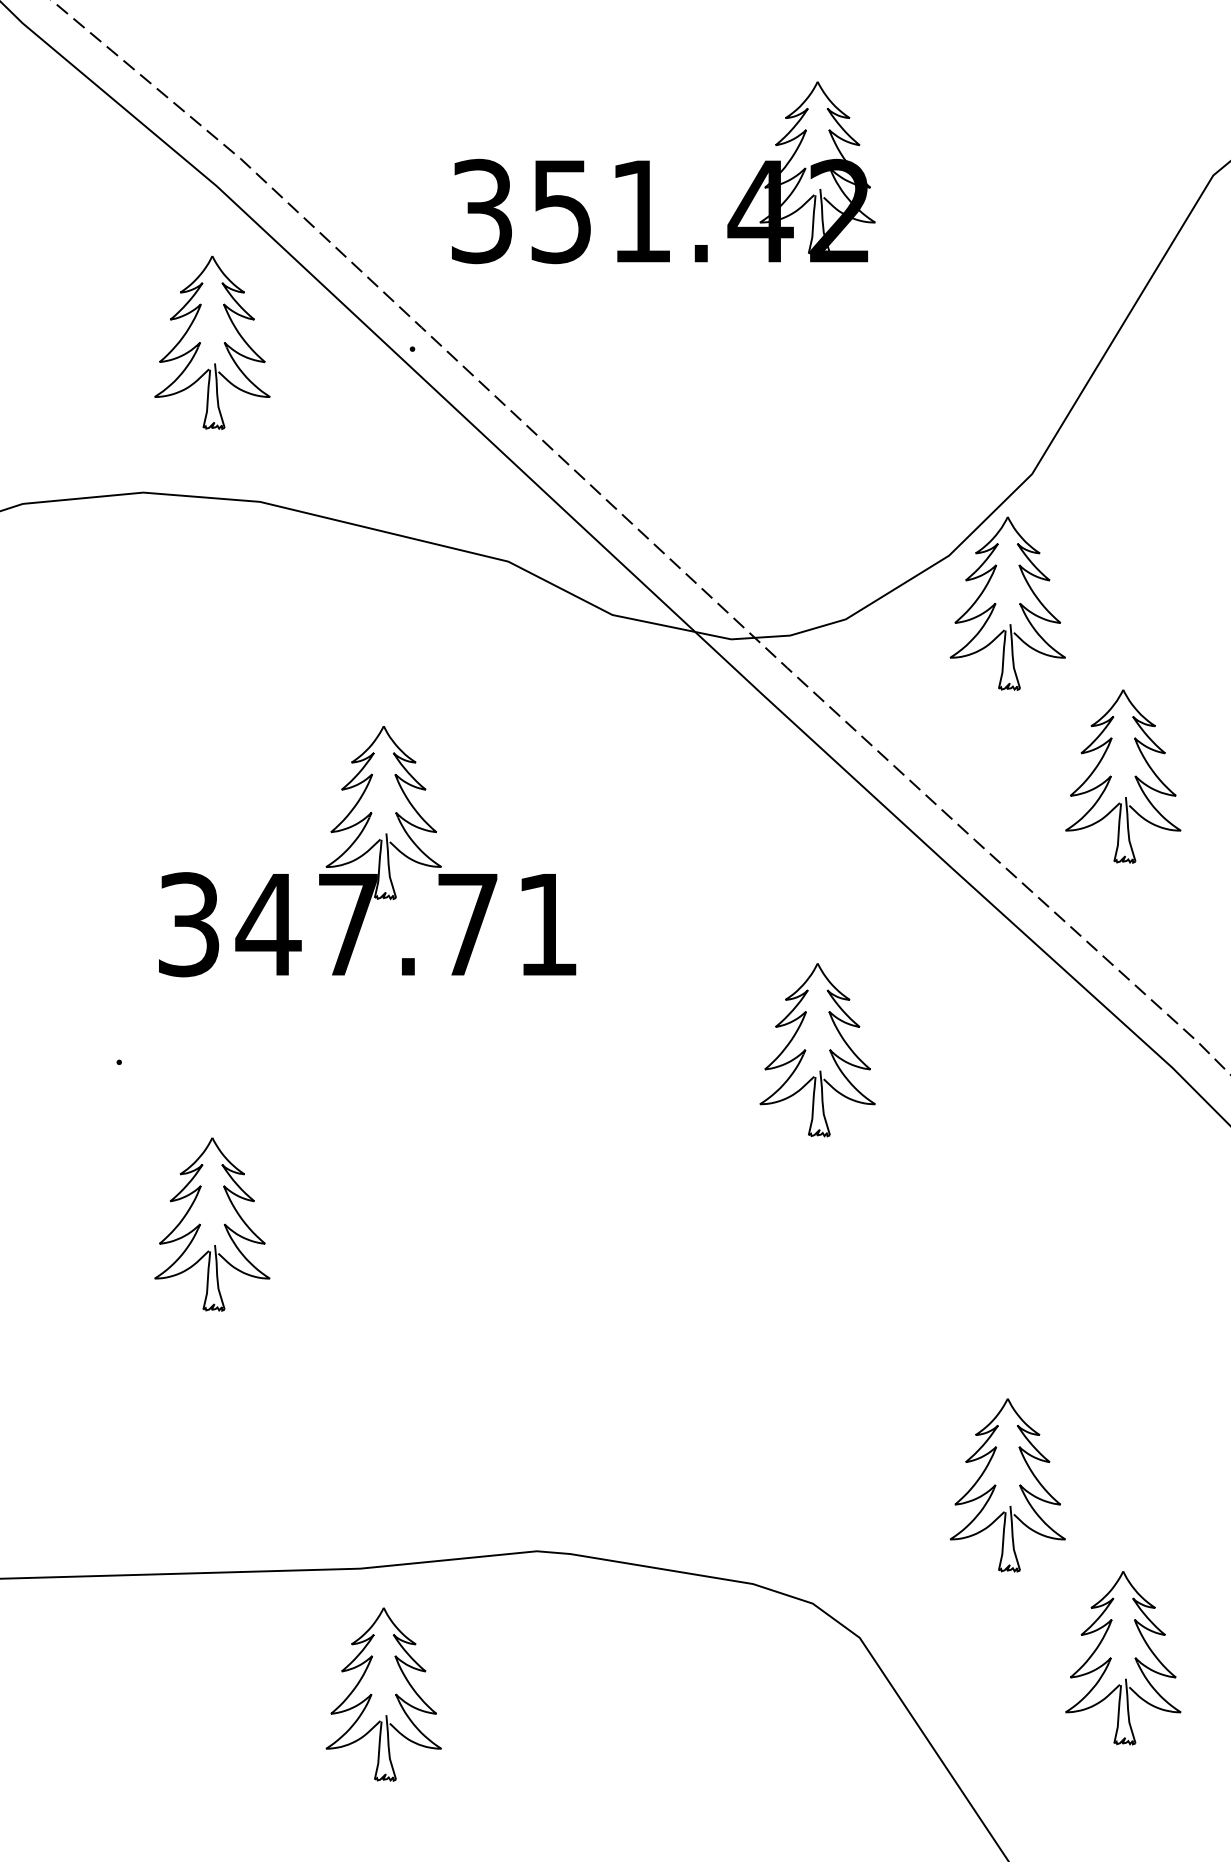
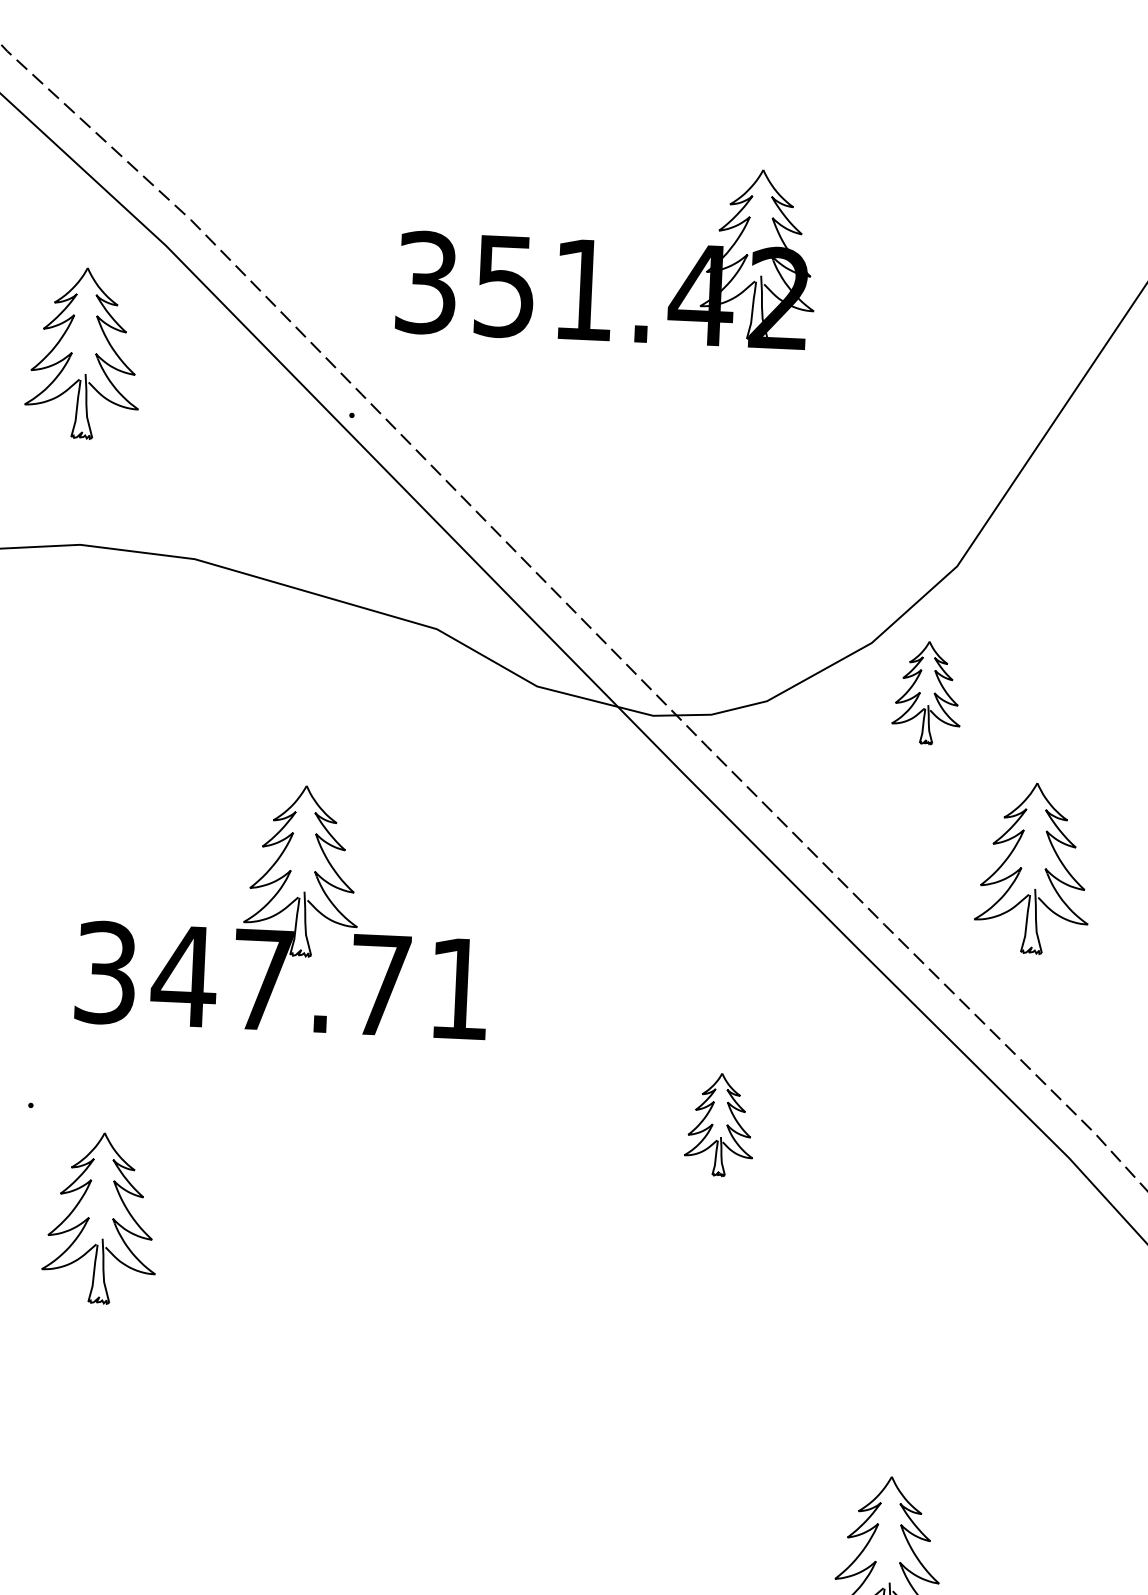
part: (200, 342) -> (72, 352), moved
part: (1007, 603) -> (927, 692), size x0.6
part: (817, 1050) -> (719, 1125), size x0.6
part: (223, 1224) -> (111, 1218), moved

